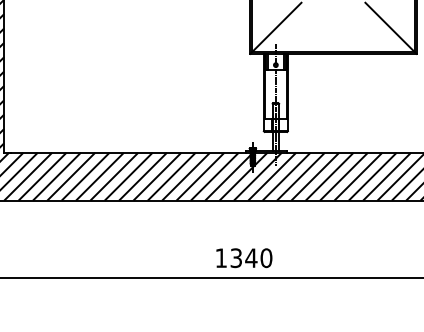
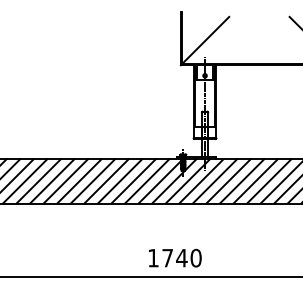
text: (235, 258) -> (166, 258), 1340 -> 1740

